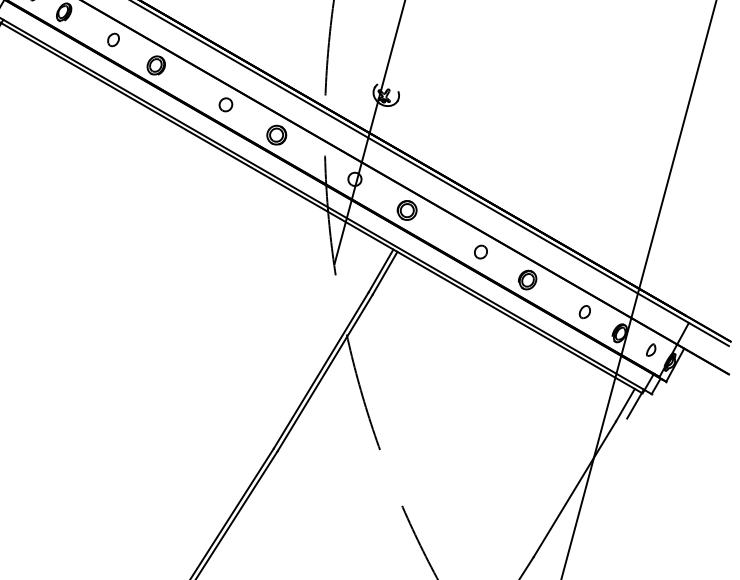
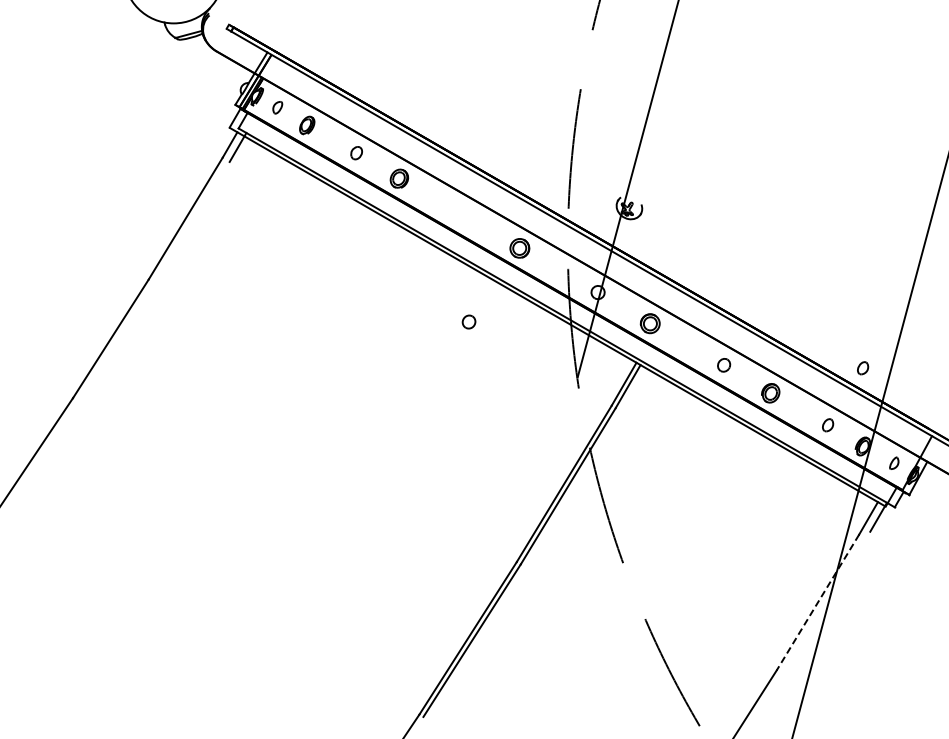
part: (225, 104) -> (468, 321), moved
part: (620, 255) -> (863, 368), added
line: (574, 489) -> (817, 602), solid -> dashed

